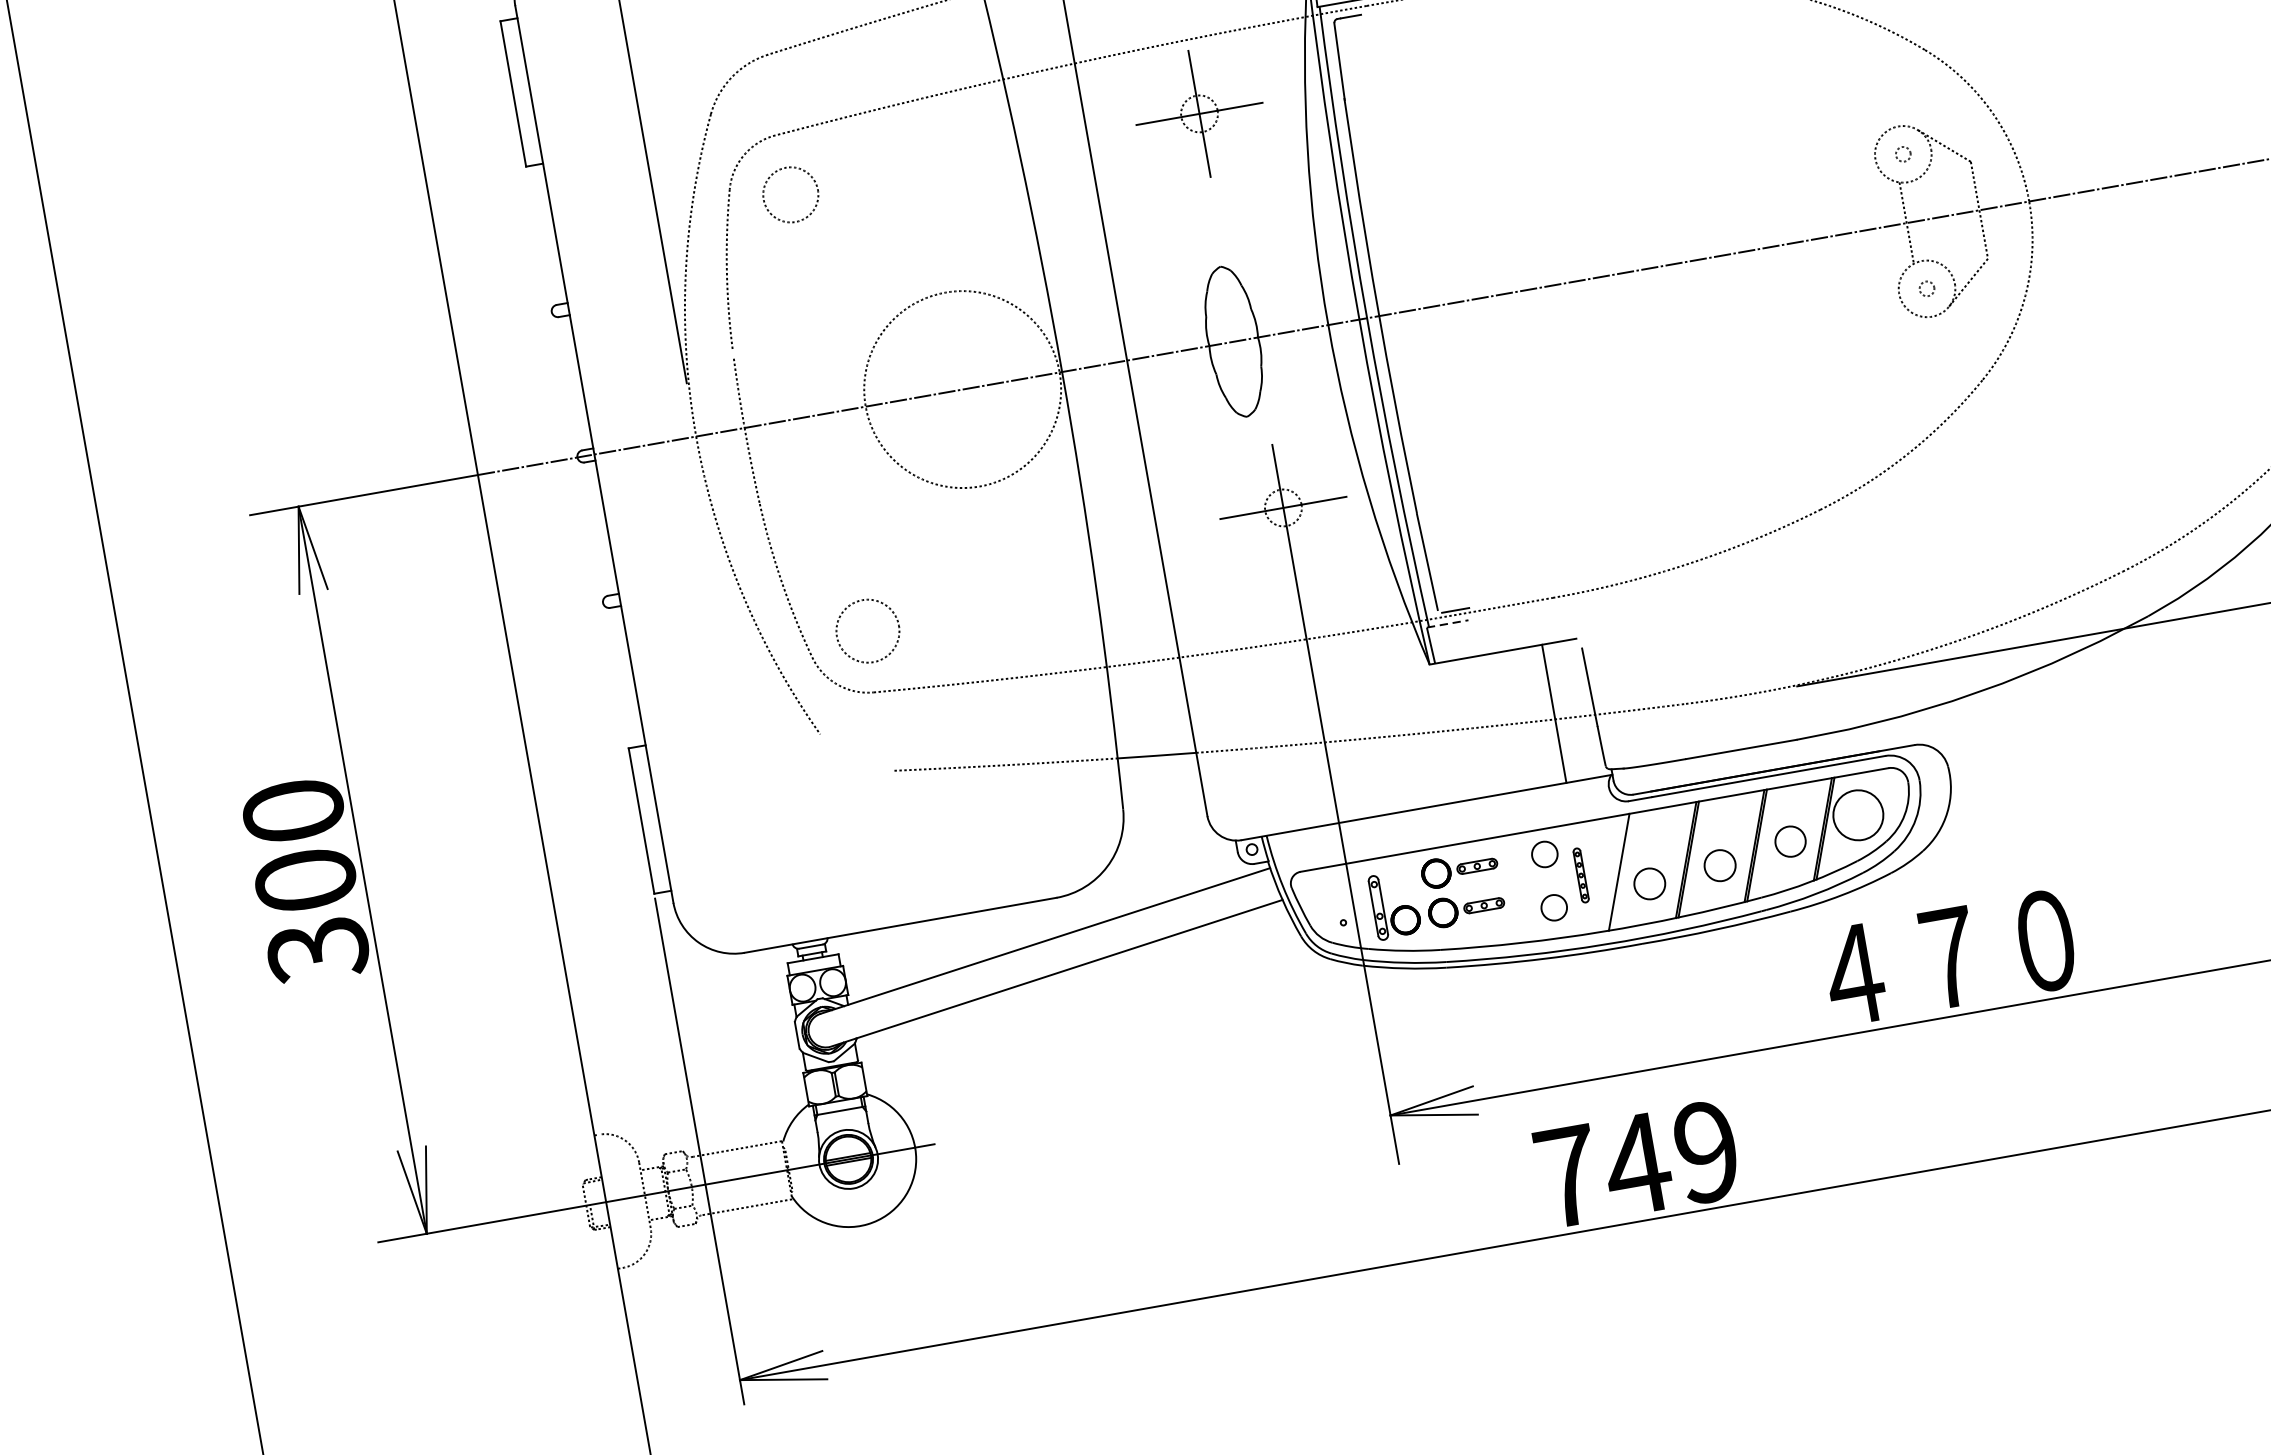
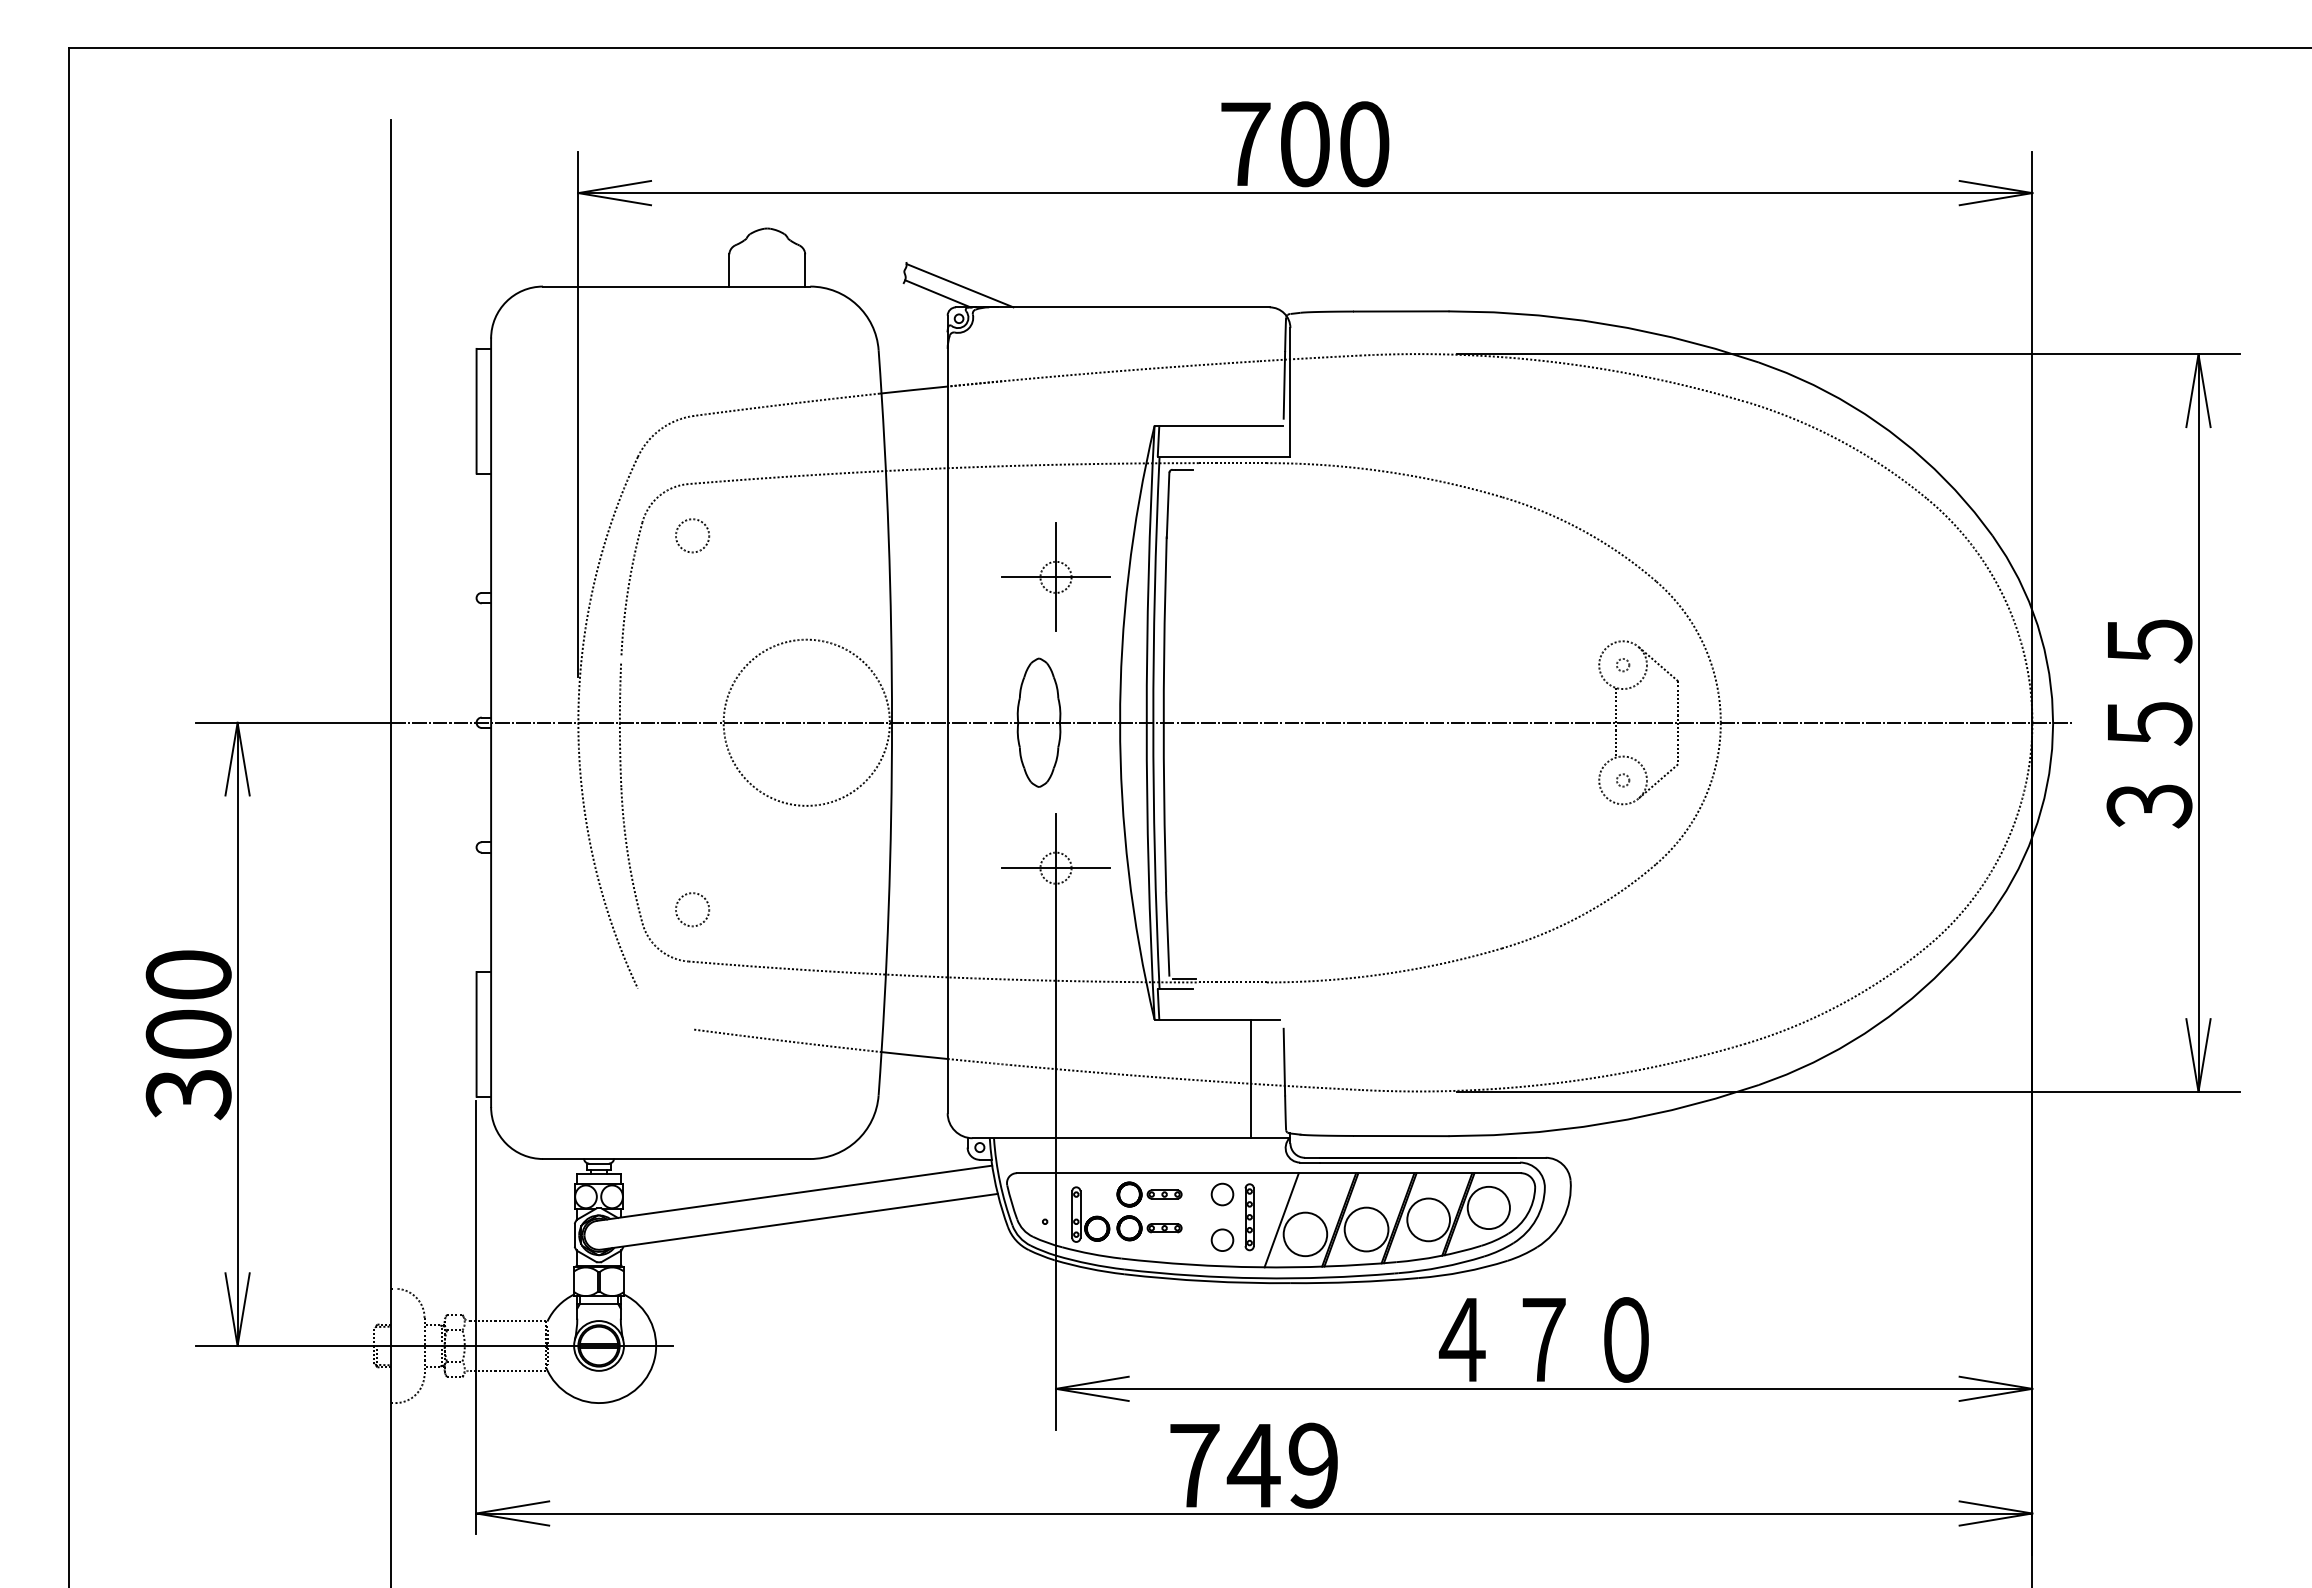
part: (1198, 112) -> (1055, 576), moved
circle: (790, 194) -> (692, 535), size x0.71
line: (1447, 623) -> (1175, 988), dashed -> solid
circle: (867, 630) -> (692, 909), size x0.62
circle: (1790, 841) -> (1428, 1219), size x1.67
circle: (1720, 865) -> (1366, 1229), size x1.67
part: (1581, 875) -> (1249, 1217), size x1.43
circle: (1649, 884) -> (1305, 1234), size x1.67

